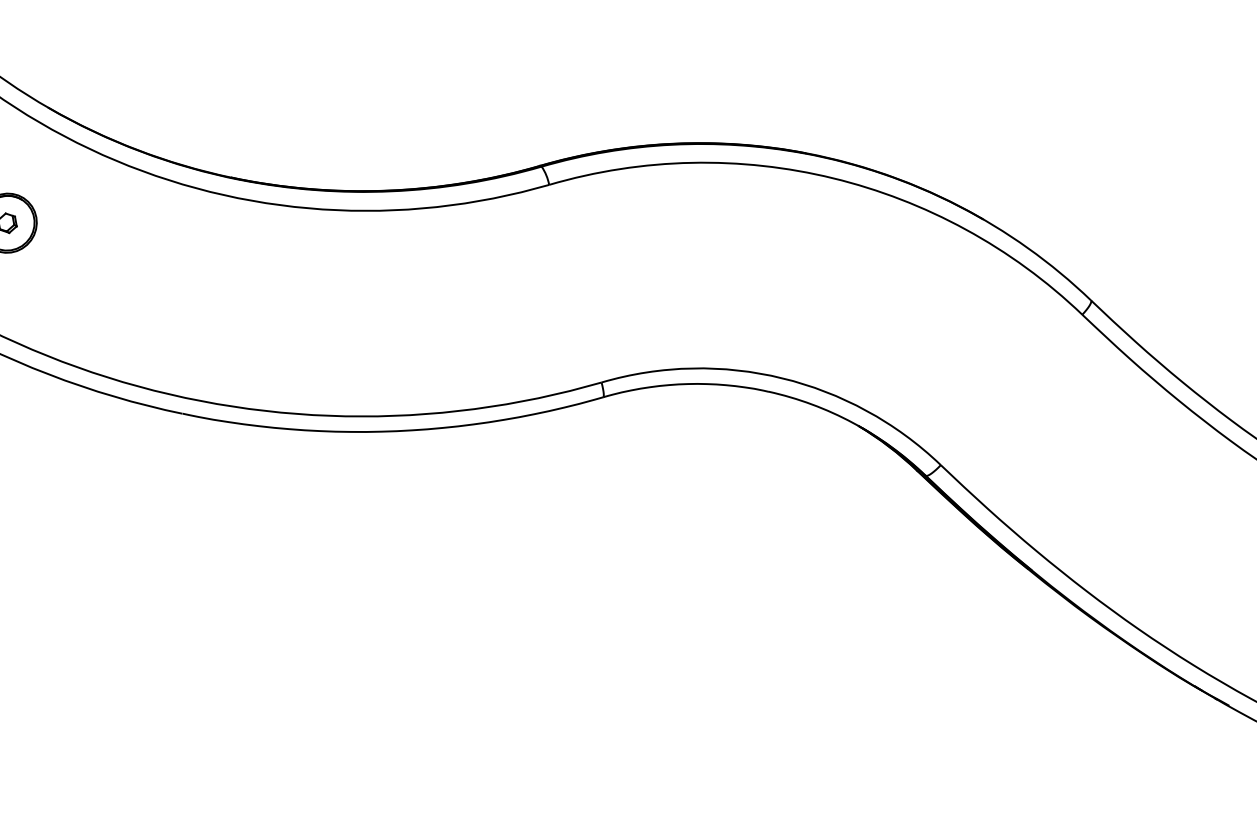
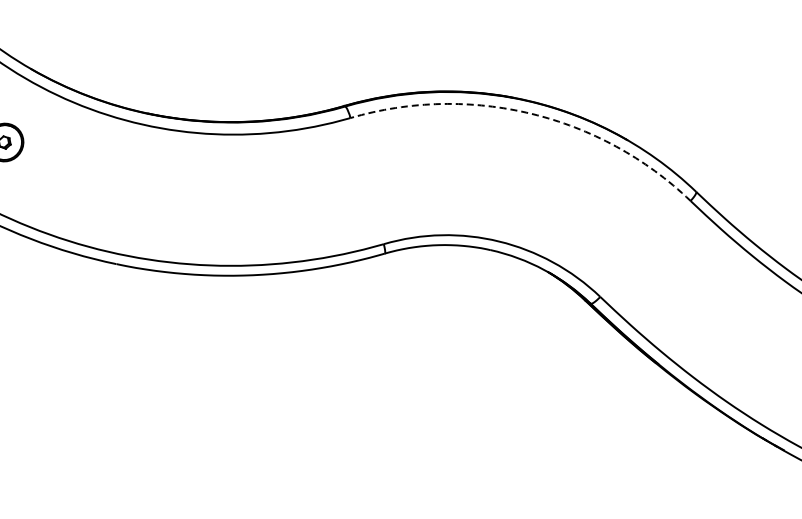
arc: (833, 177) -> (531, 113), solid -> dashed

